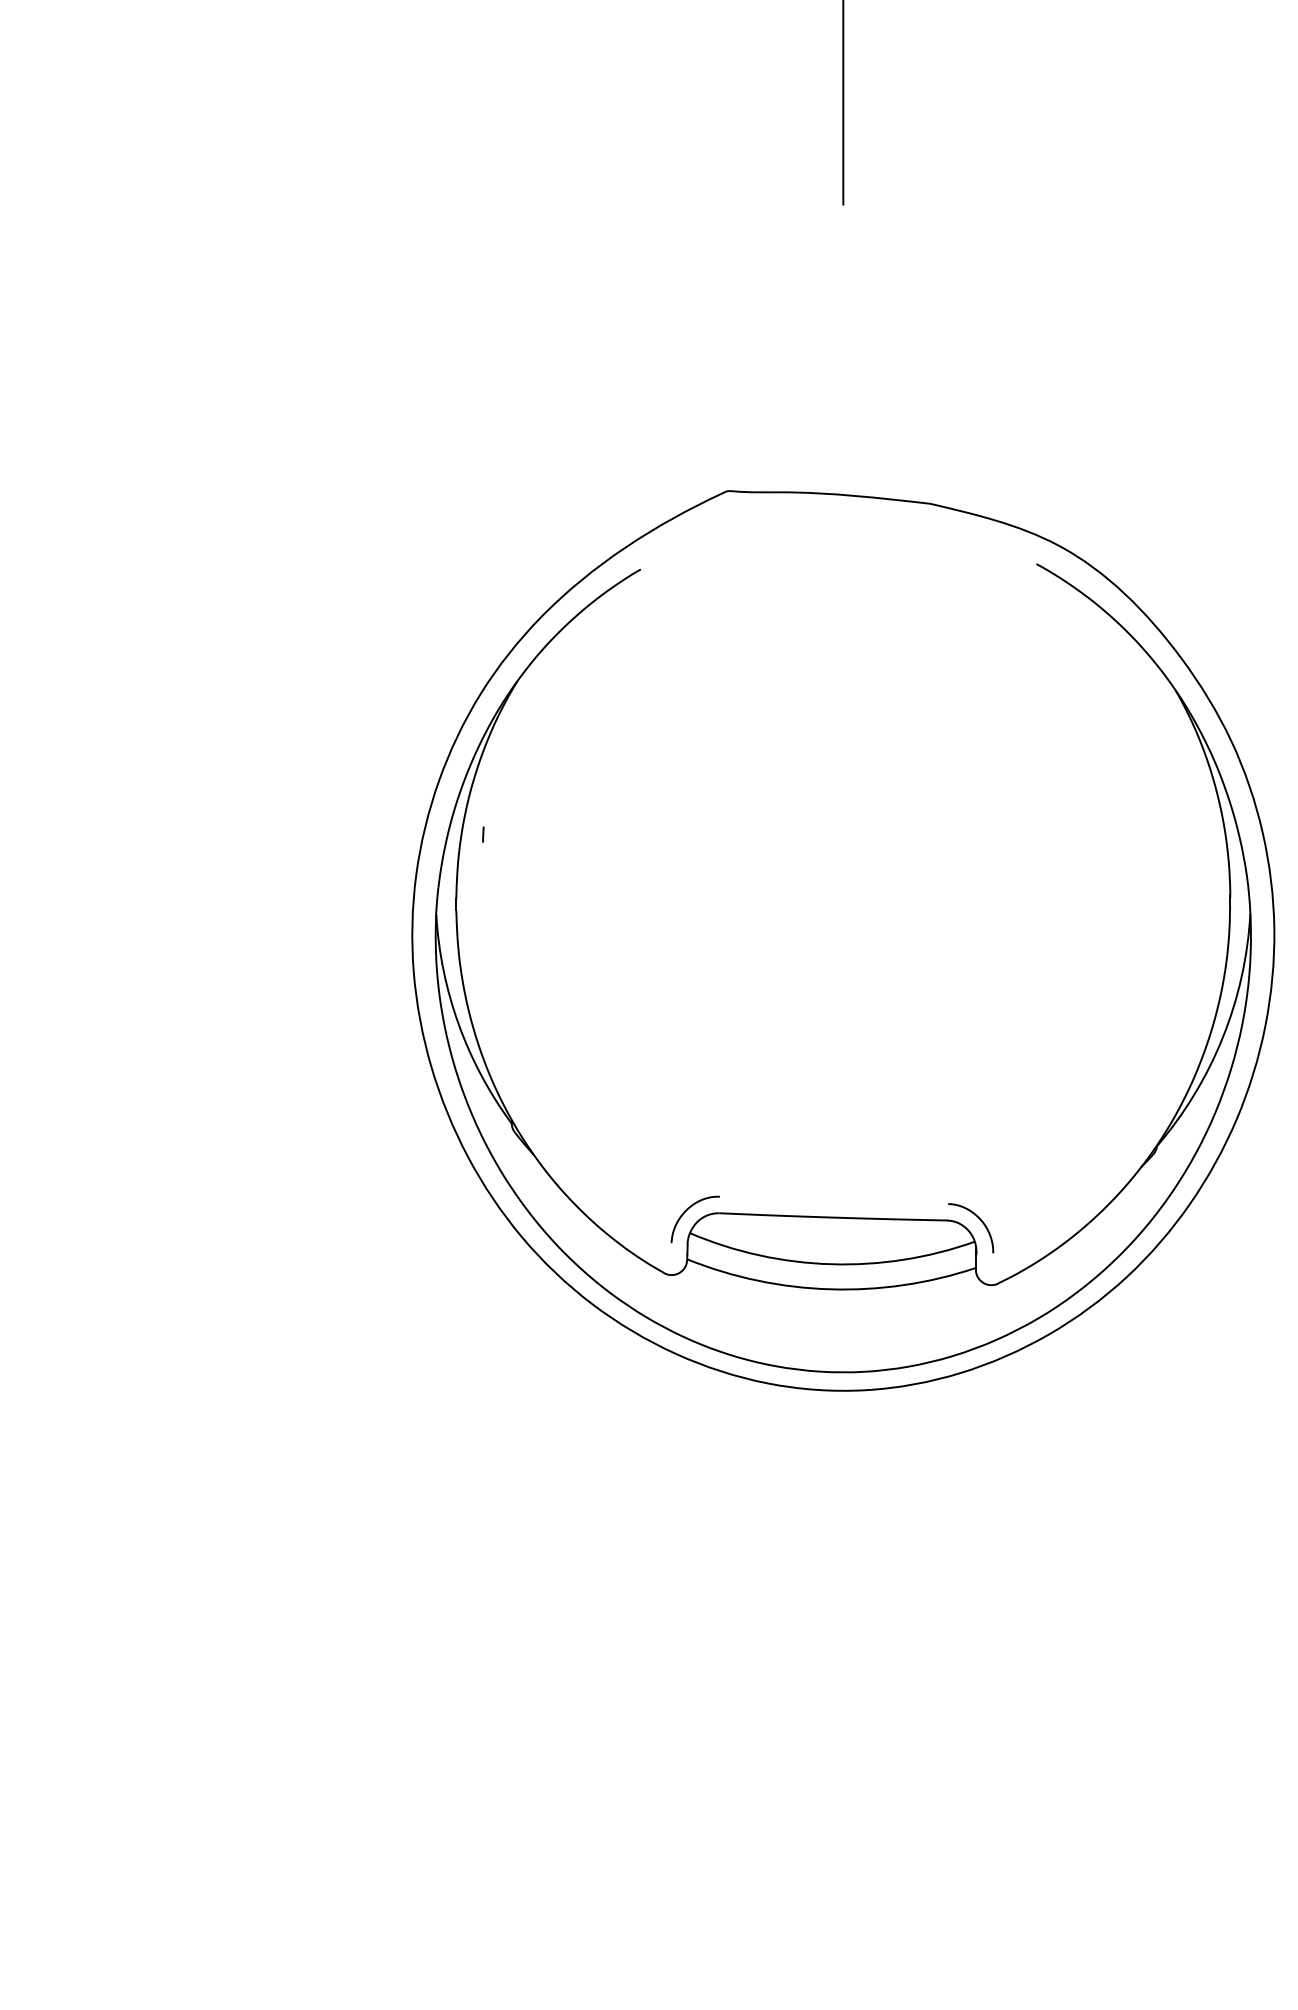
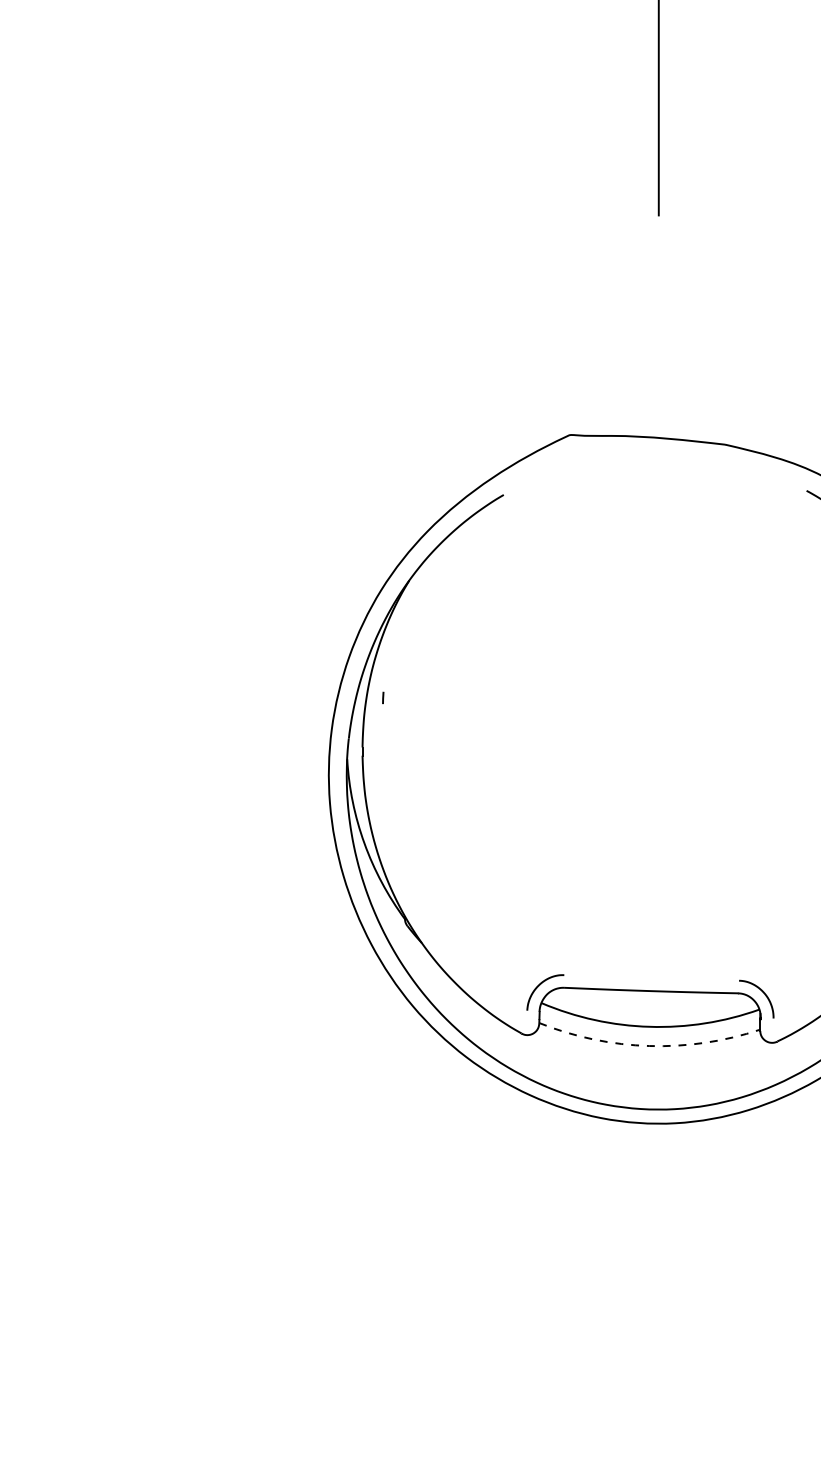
arc: (830, 1289) -> (648, 1046), solid -> dashed

